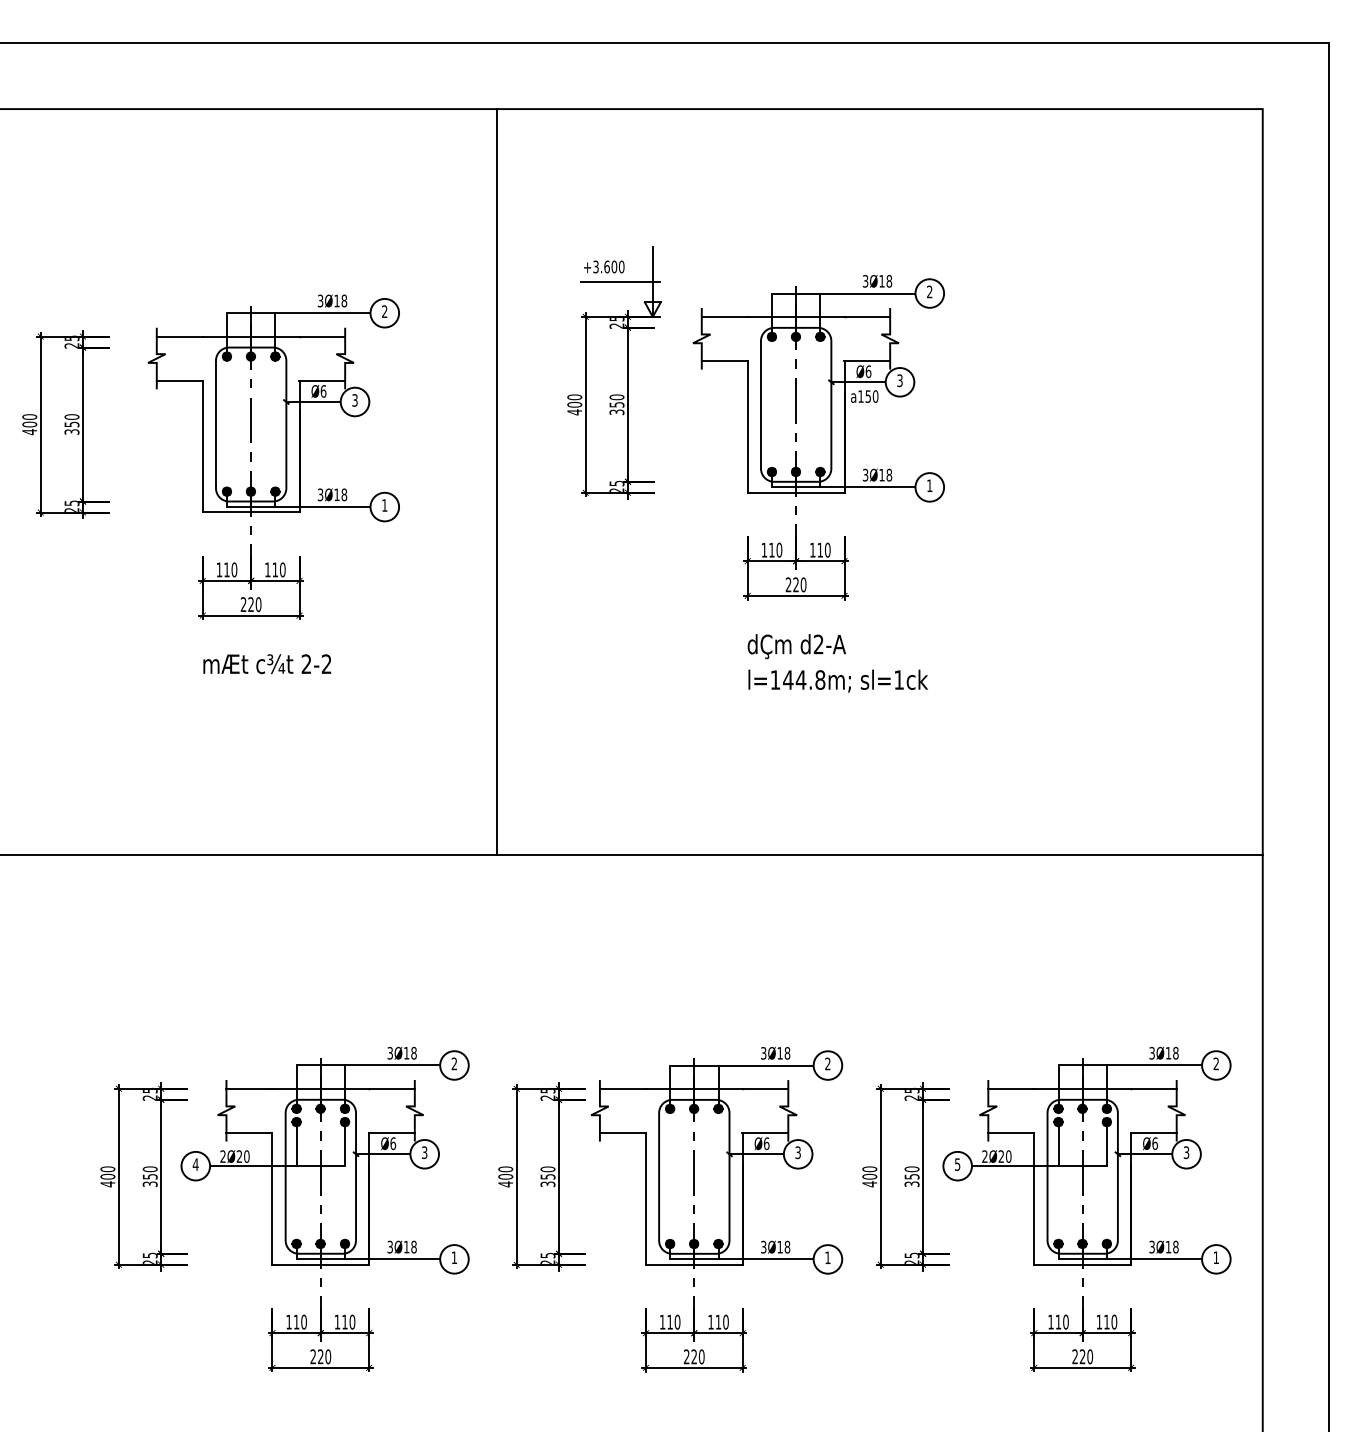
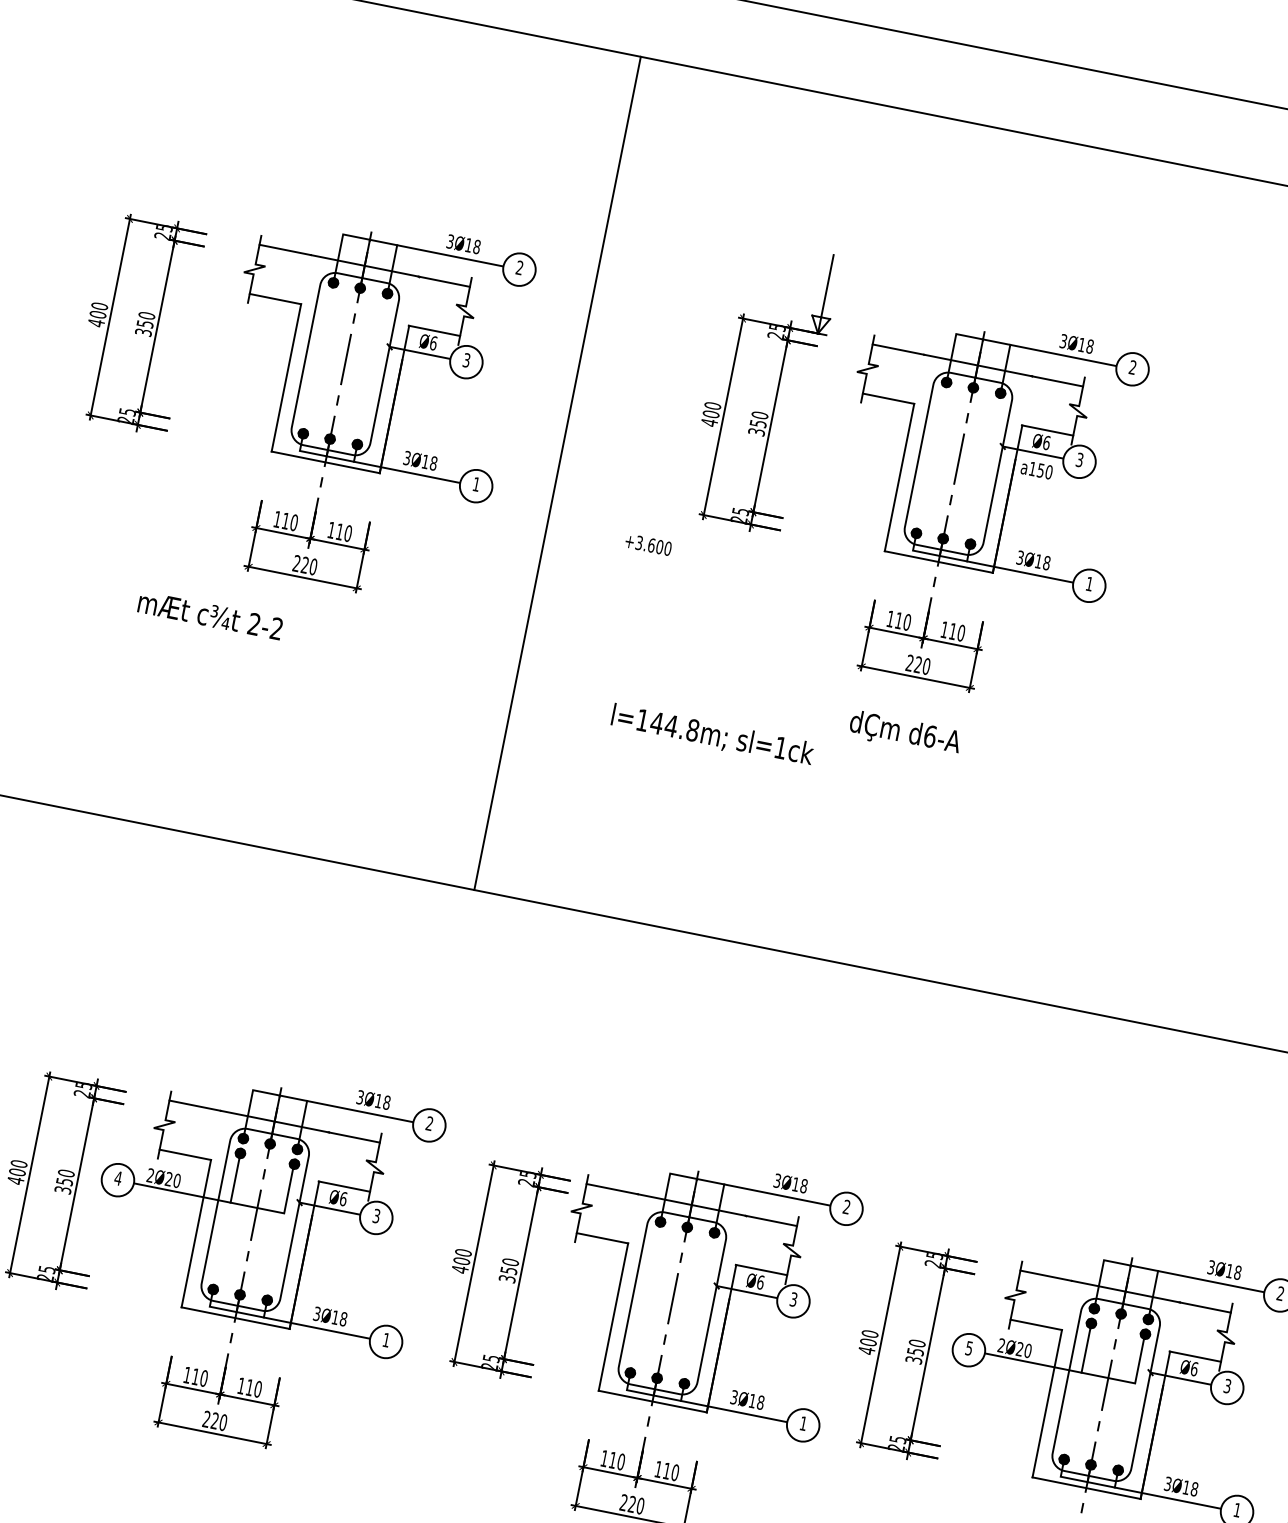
text: (604, 266) -> (648, 544), moved
line: (620, 282) -> (789, 287), removed
line: (496, 482) -> (557, 473), moved
text: (818, 644) -> (929, 736), d2-A -> d6-A
text: (267, 664) -> (210, 615), moved
text: (837, 680) -> (711, 734), moved

